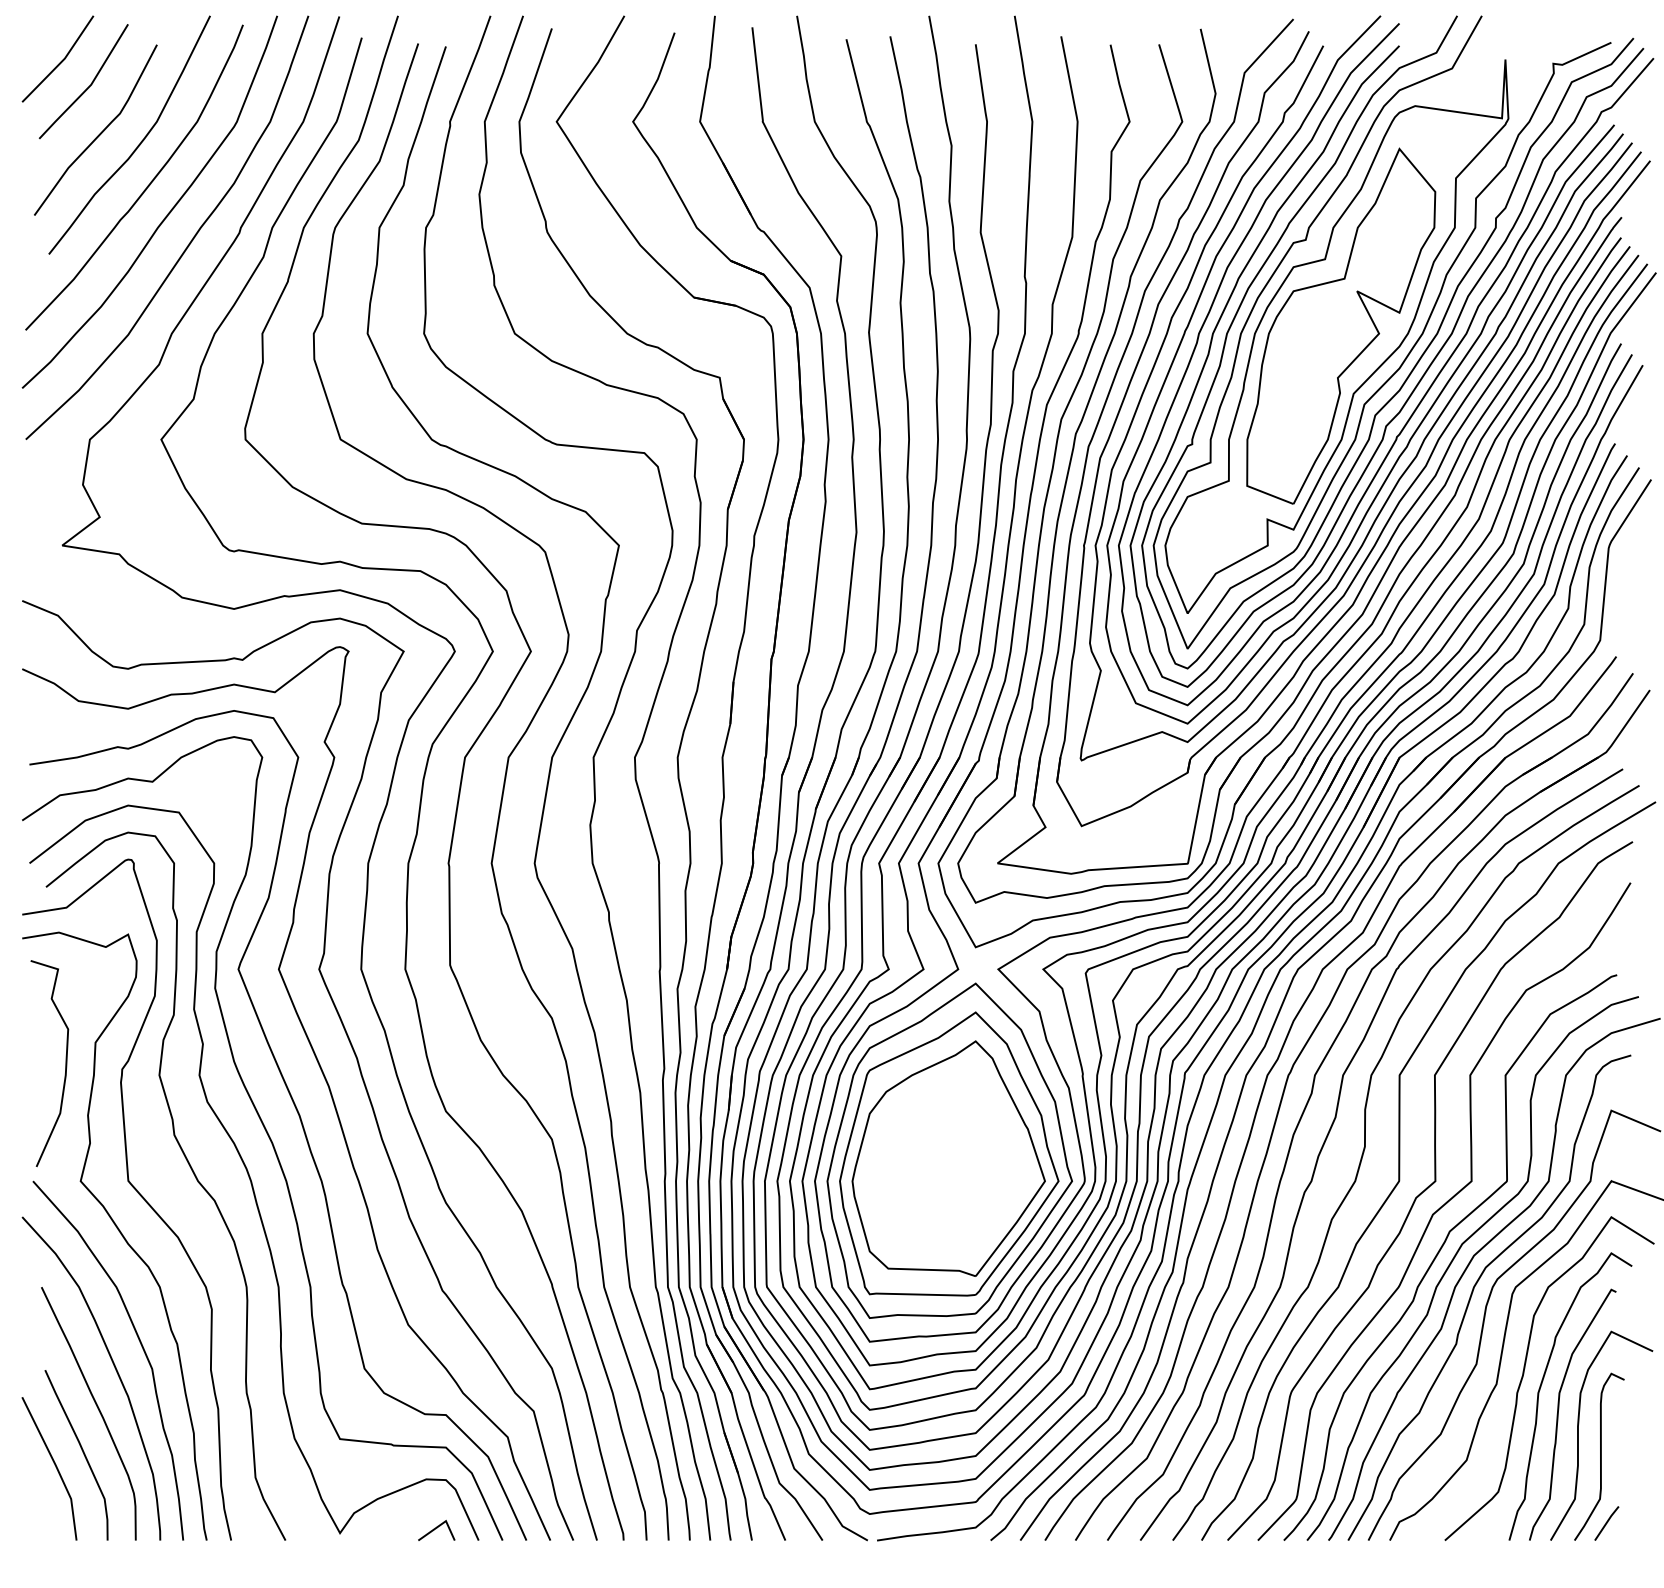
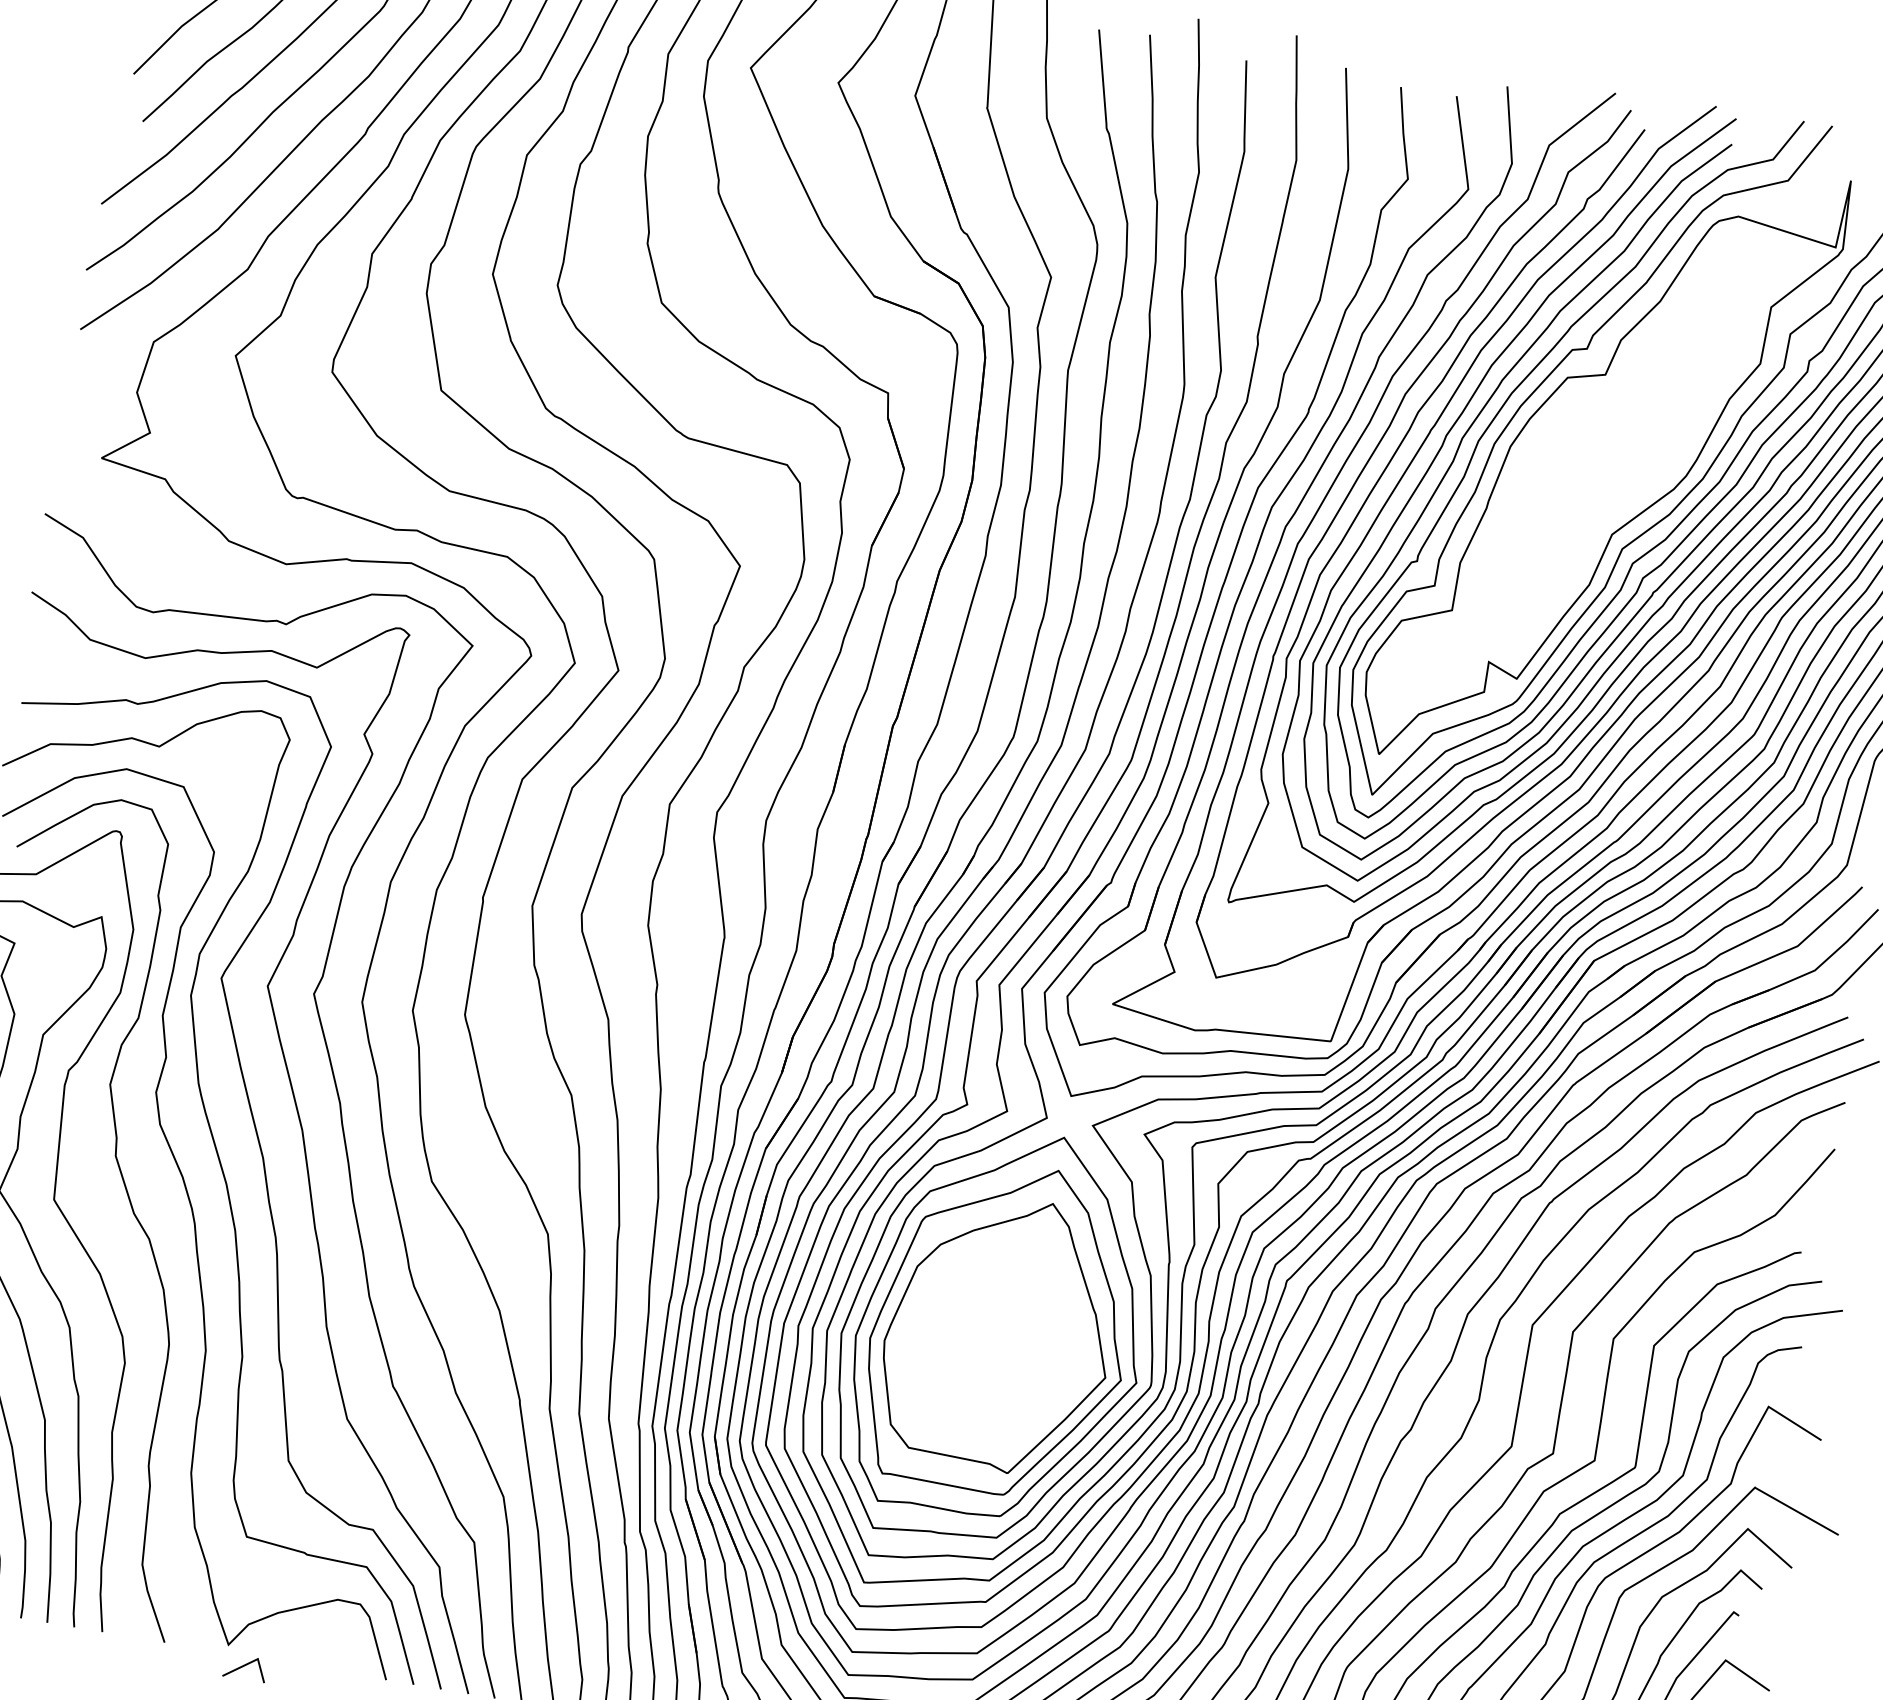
part: (1341, 325) -> (1611, 453), removed
line: (435, 1529) -> (244, 1666), moved

